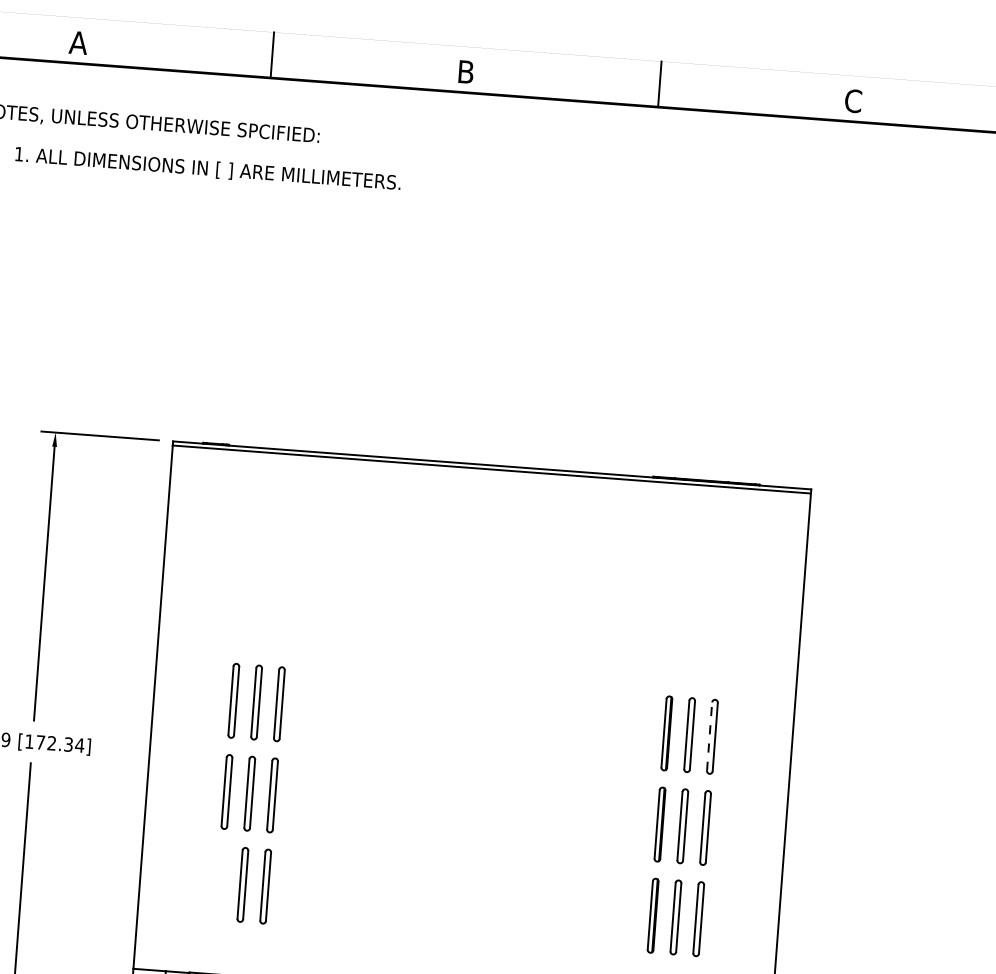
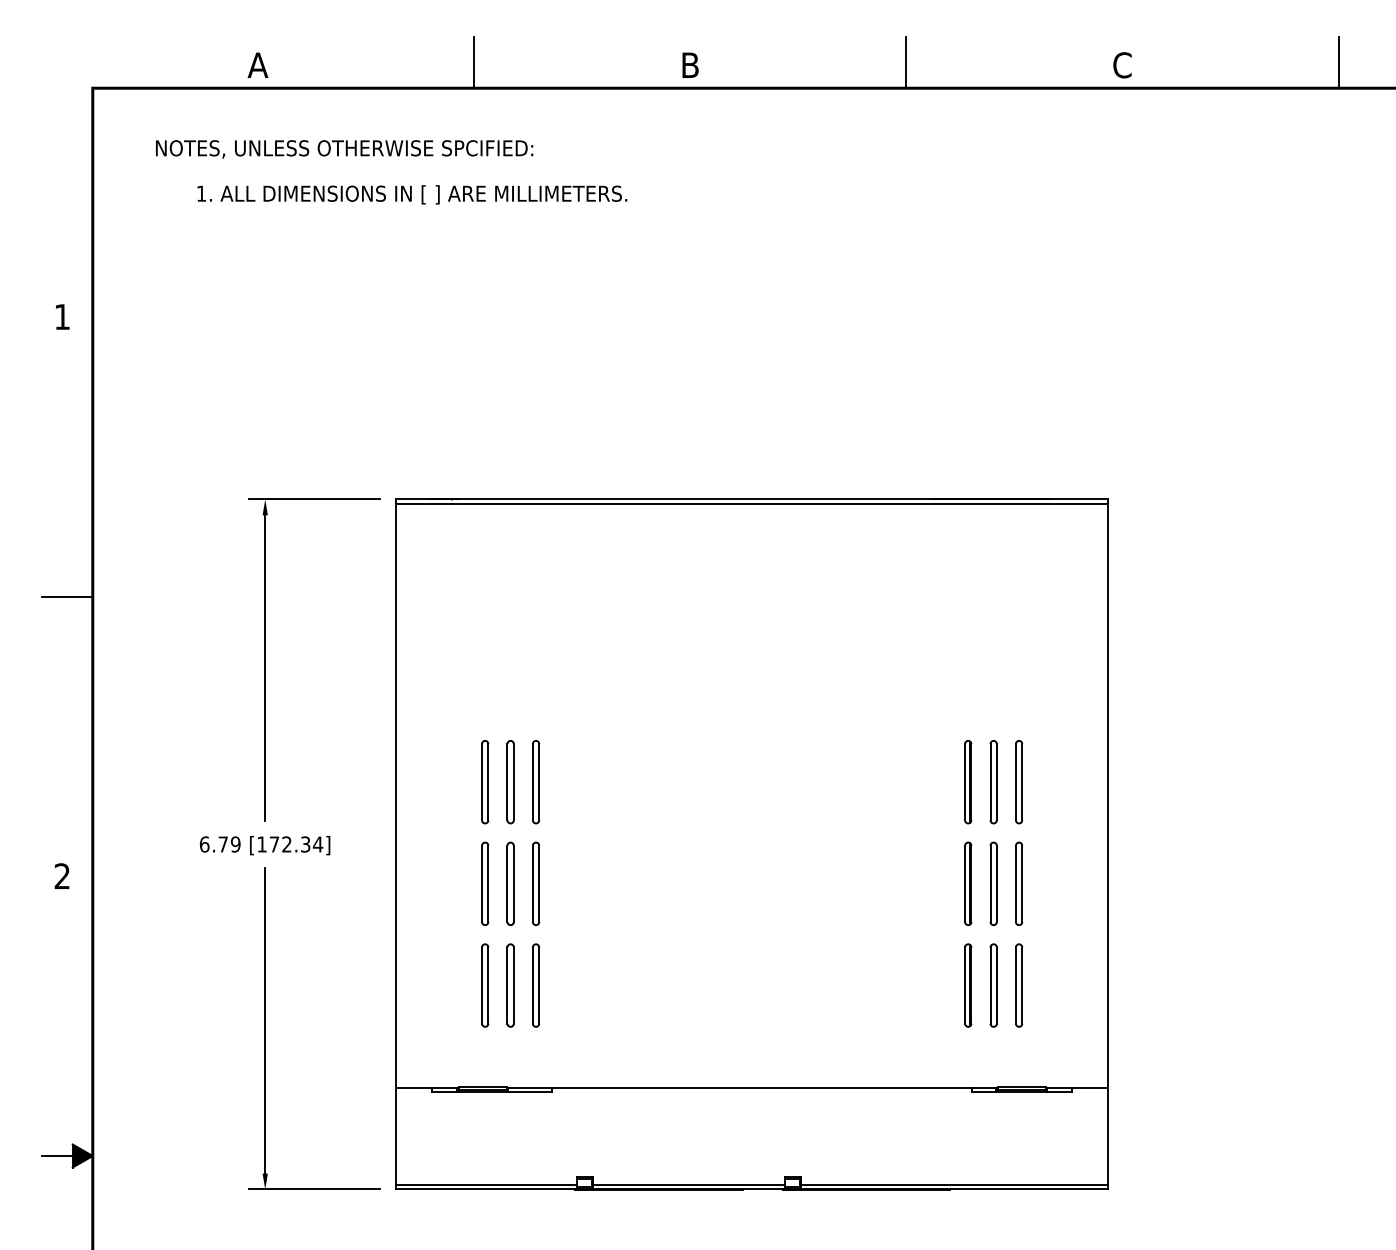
line: (709, 736) -> (1015, 781), dashed -> solid
part: (220, 883) -> (485, 985), added

